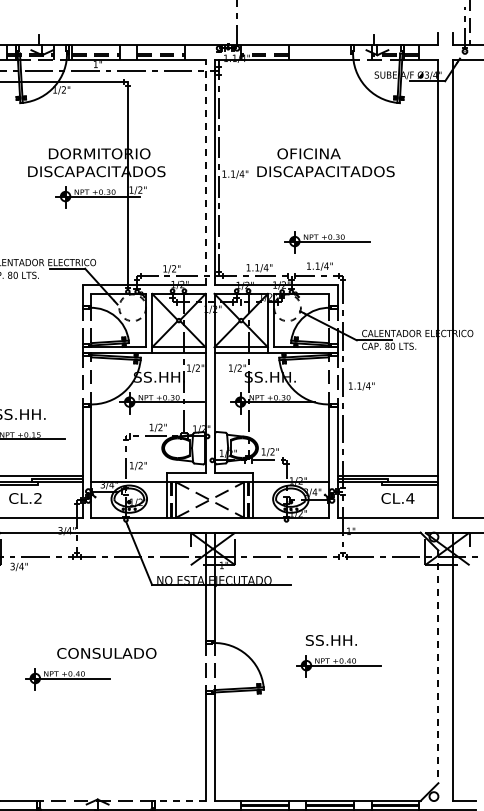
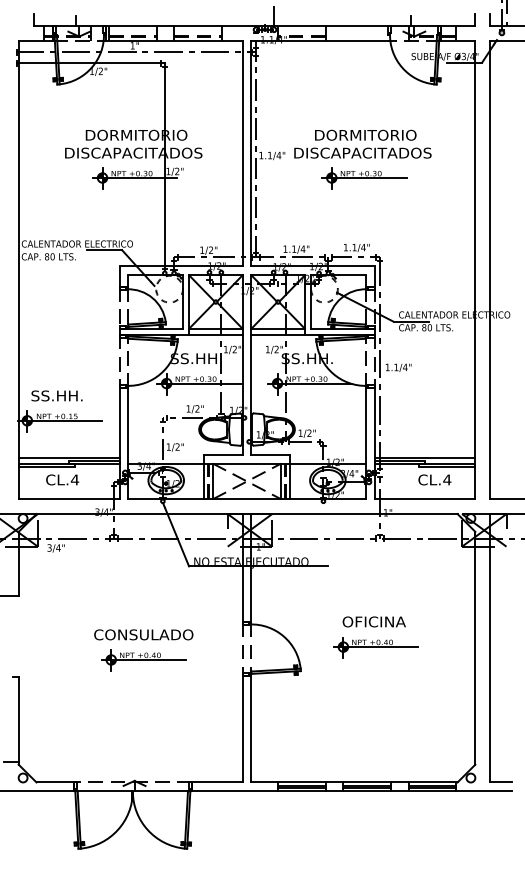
text: (328, 153) -> (365, 134), OFICINA -> DORMITORIO
line: (205, 172) -> (242, 153), dashed -> solid
part: (327, 242) -> (364, 178), moved
text: (37, 498) -> (74, 479), CL.2 -> CL.4
text: (336, 640) -> (373, 621), SS.HH. -> OFICINA
line: (438, 667) -> (475, 648), dashed -> solid
part: (67, 679) -> (143, 660), moved
line: (179, 801) -> (216, 782), dashed -> solid

